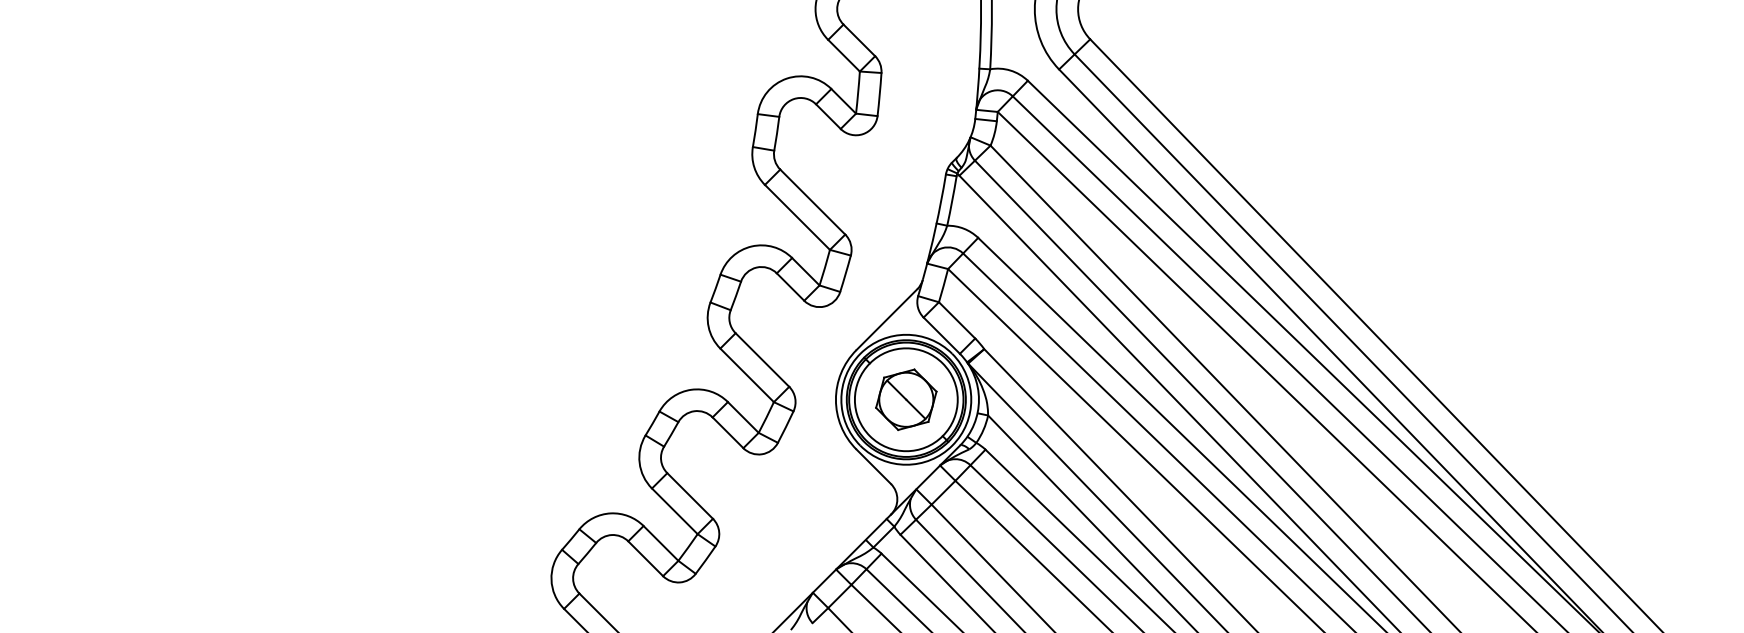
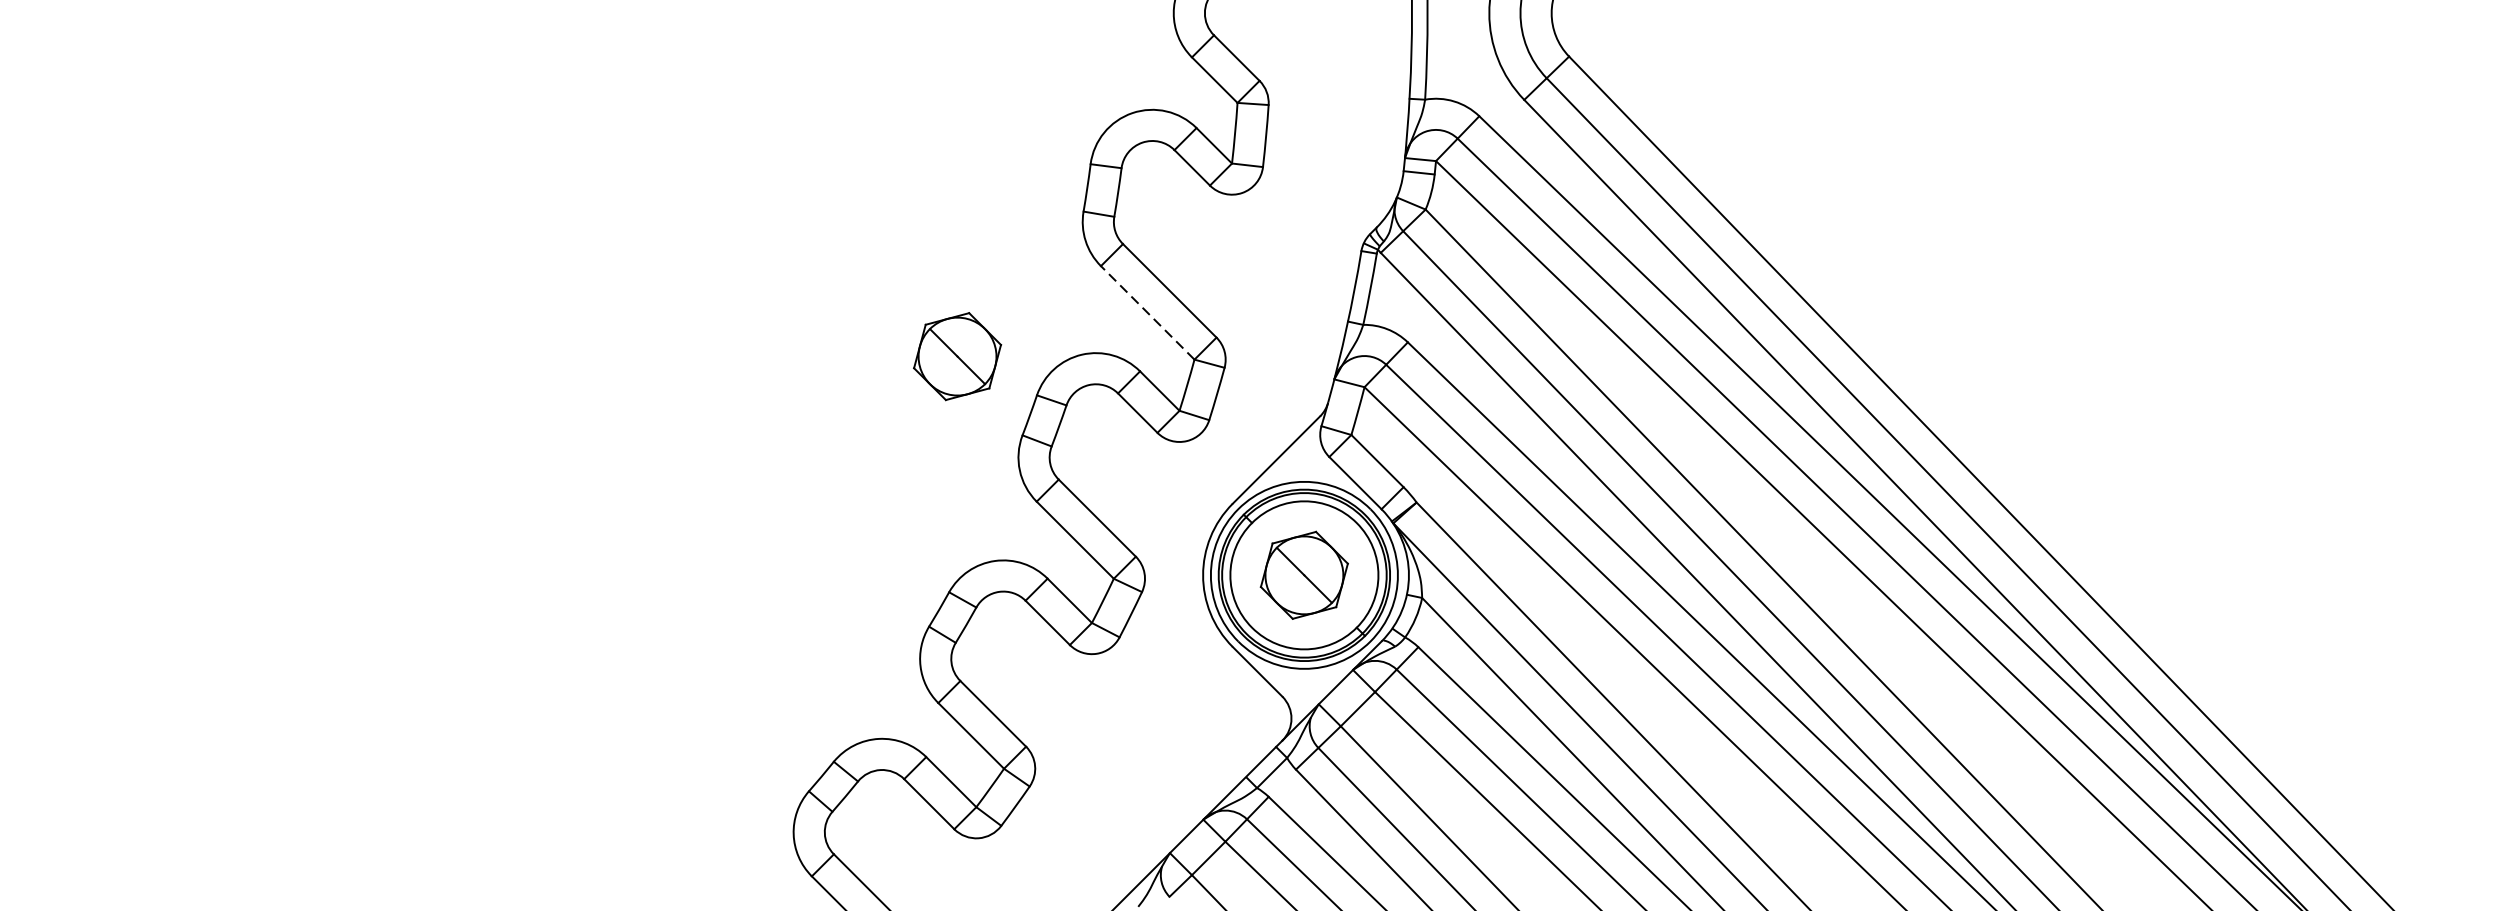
line: (797, 217) -> (1147, 313), solid -> dashed
part: (665, 247) -> (957, 356), added

